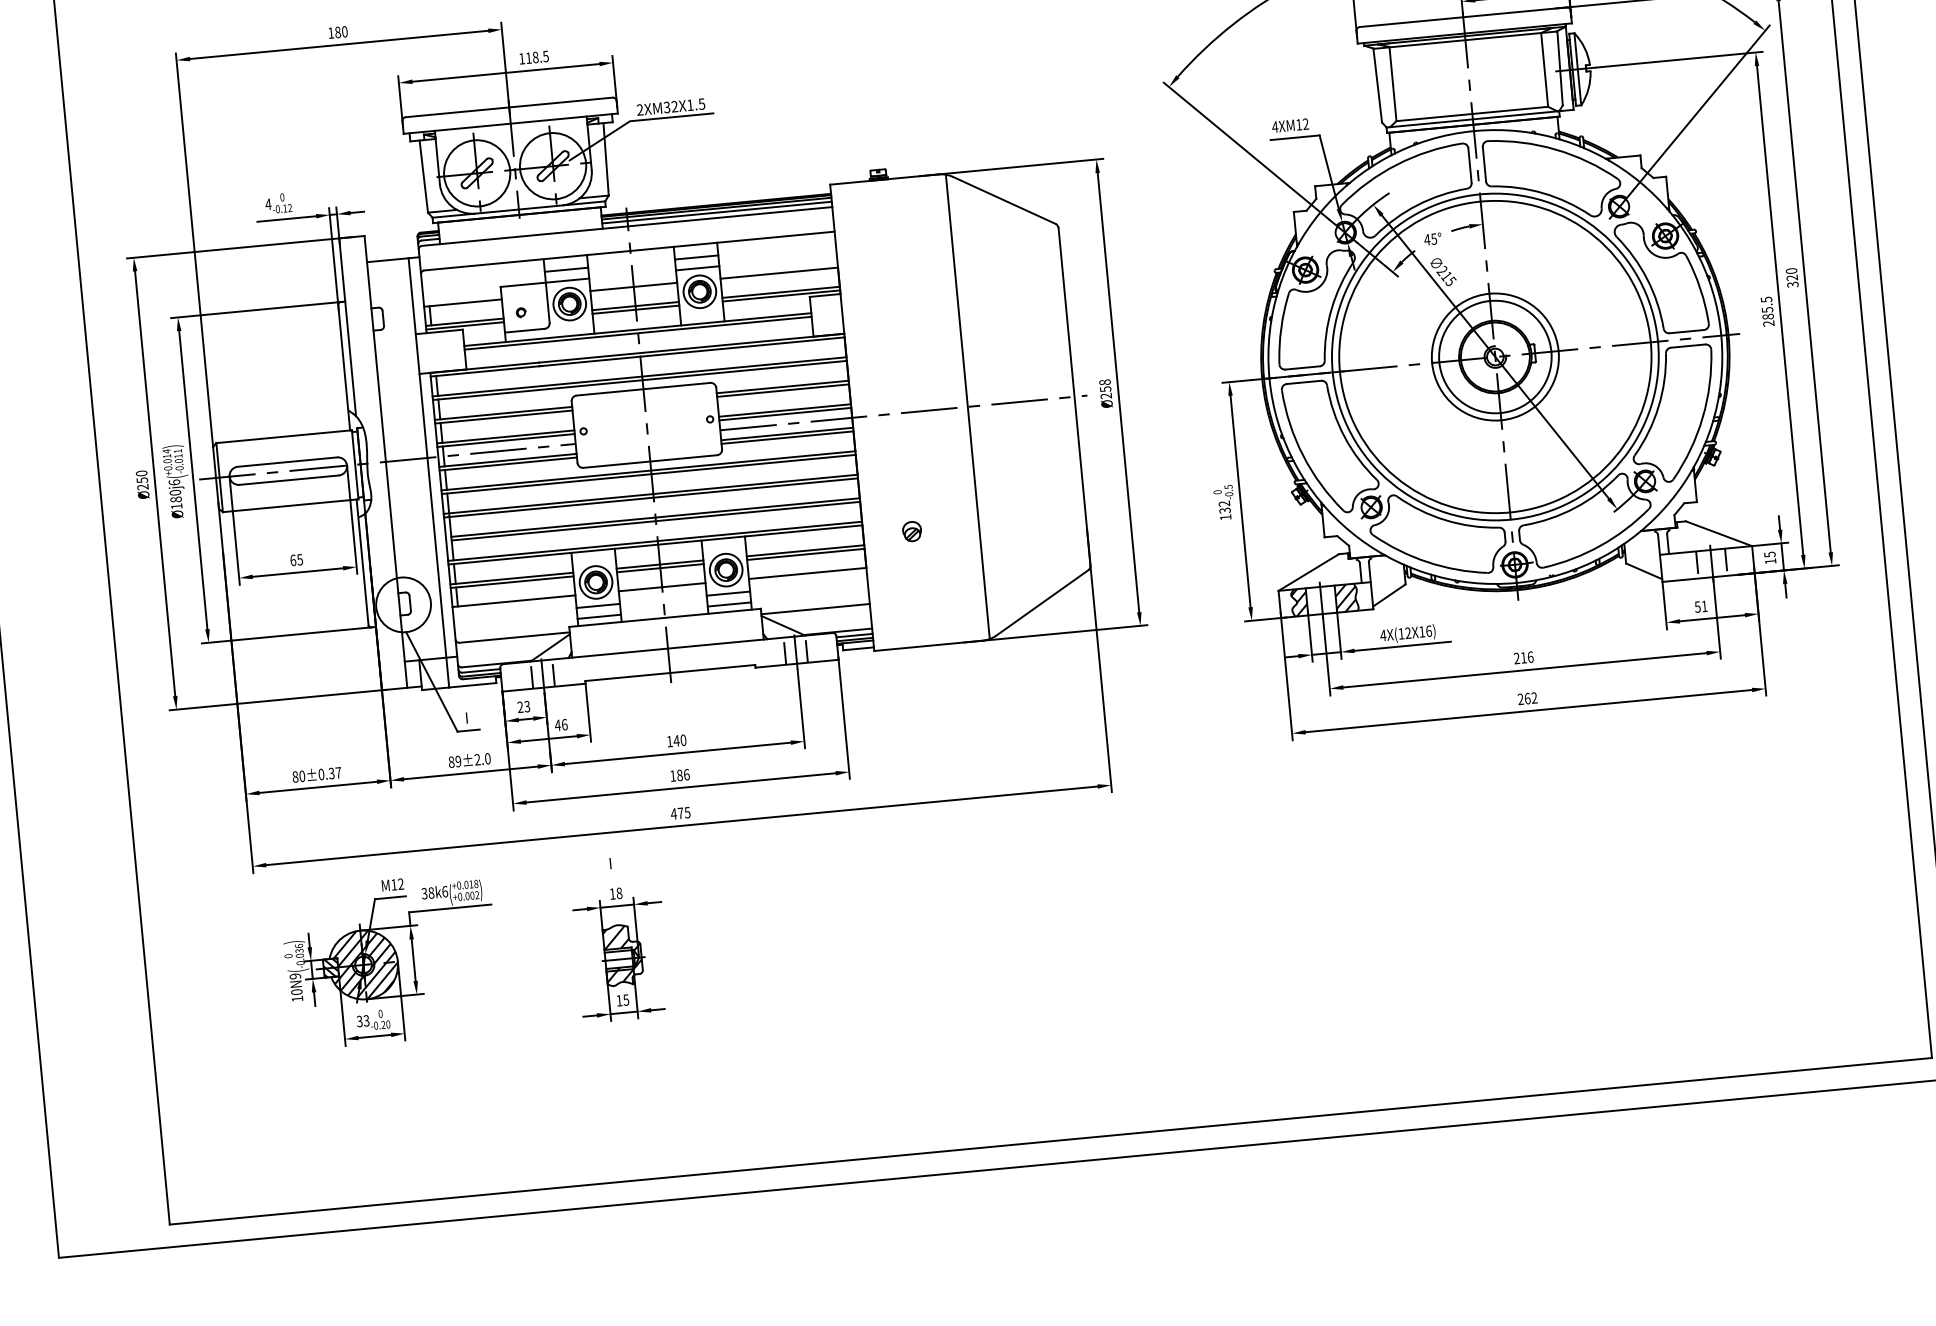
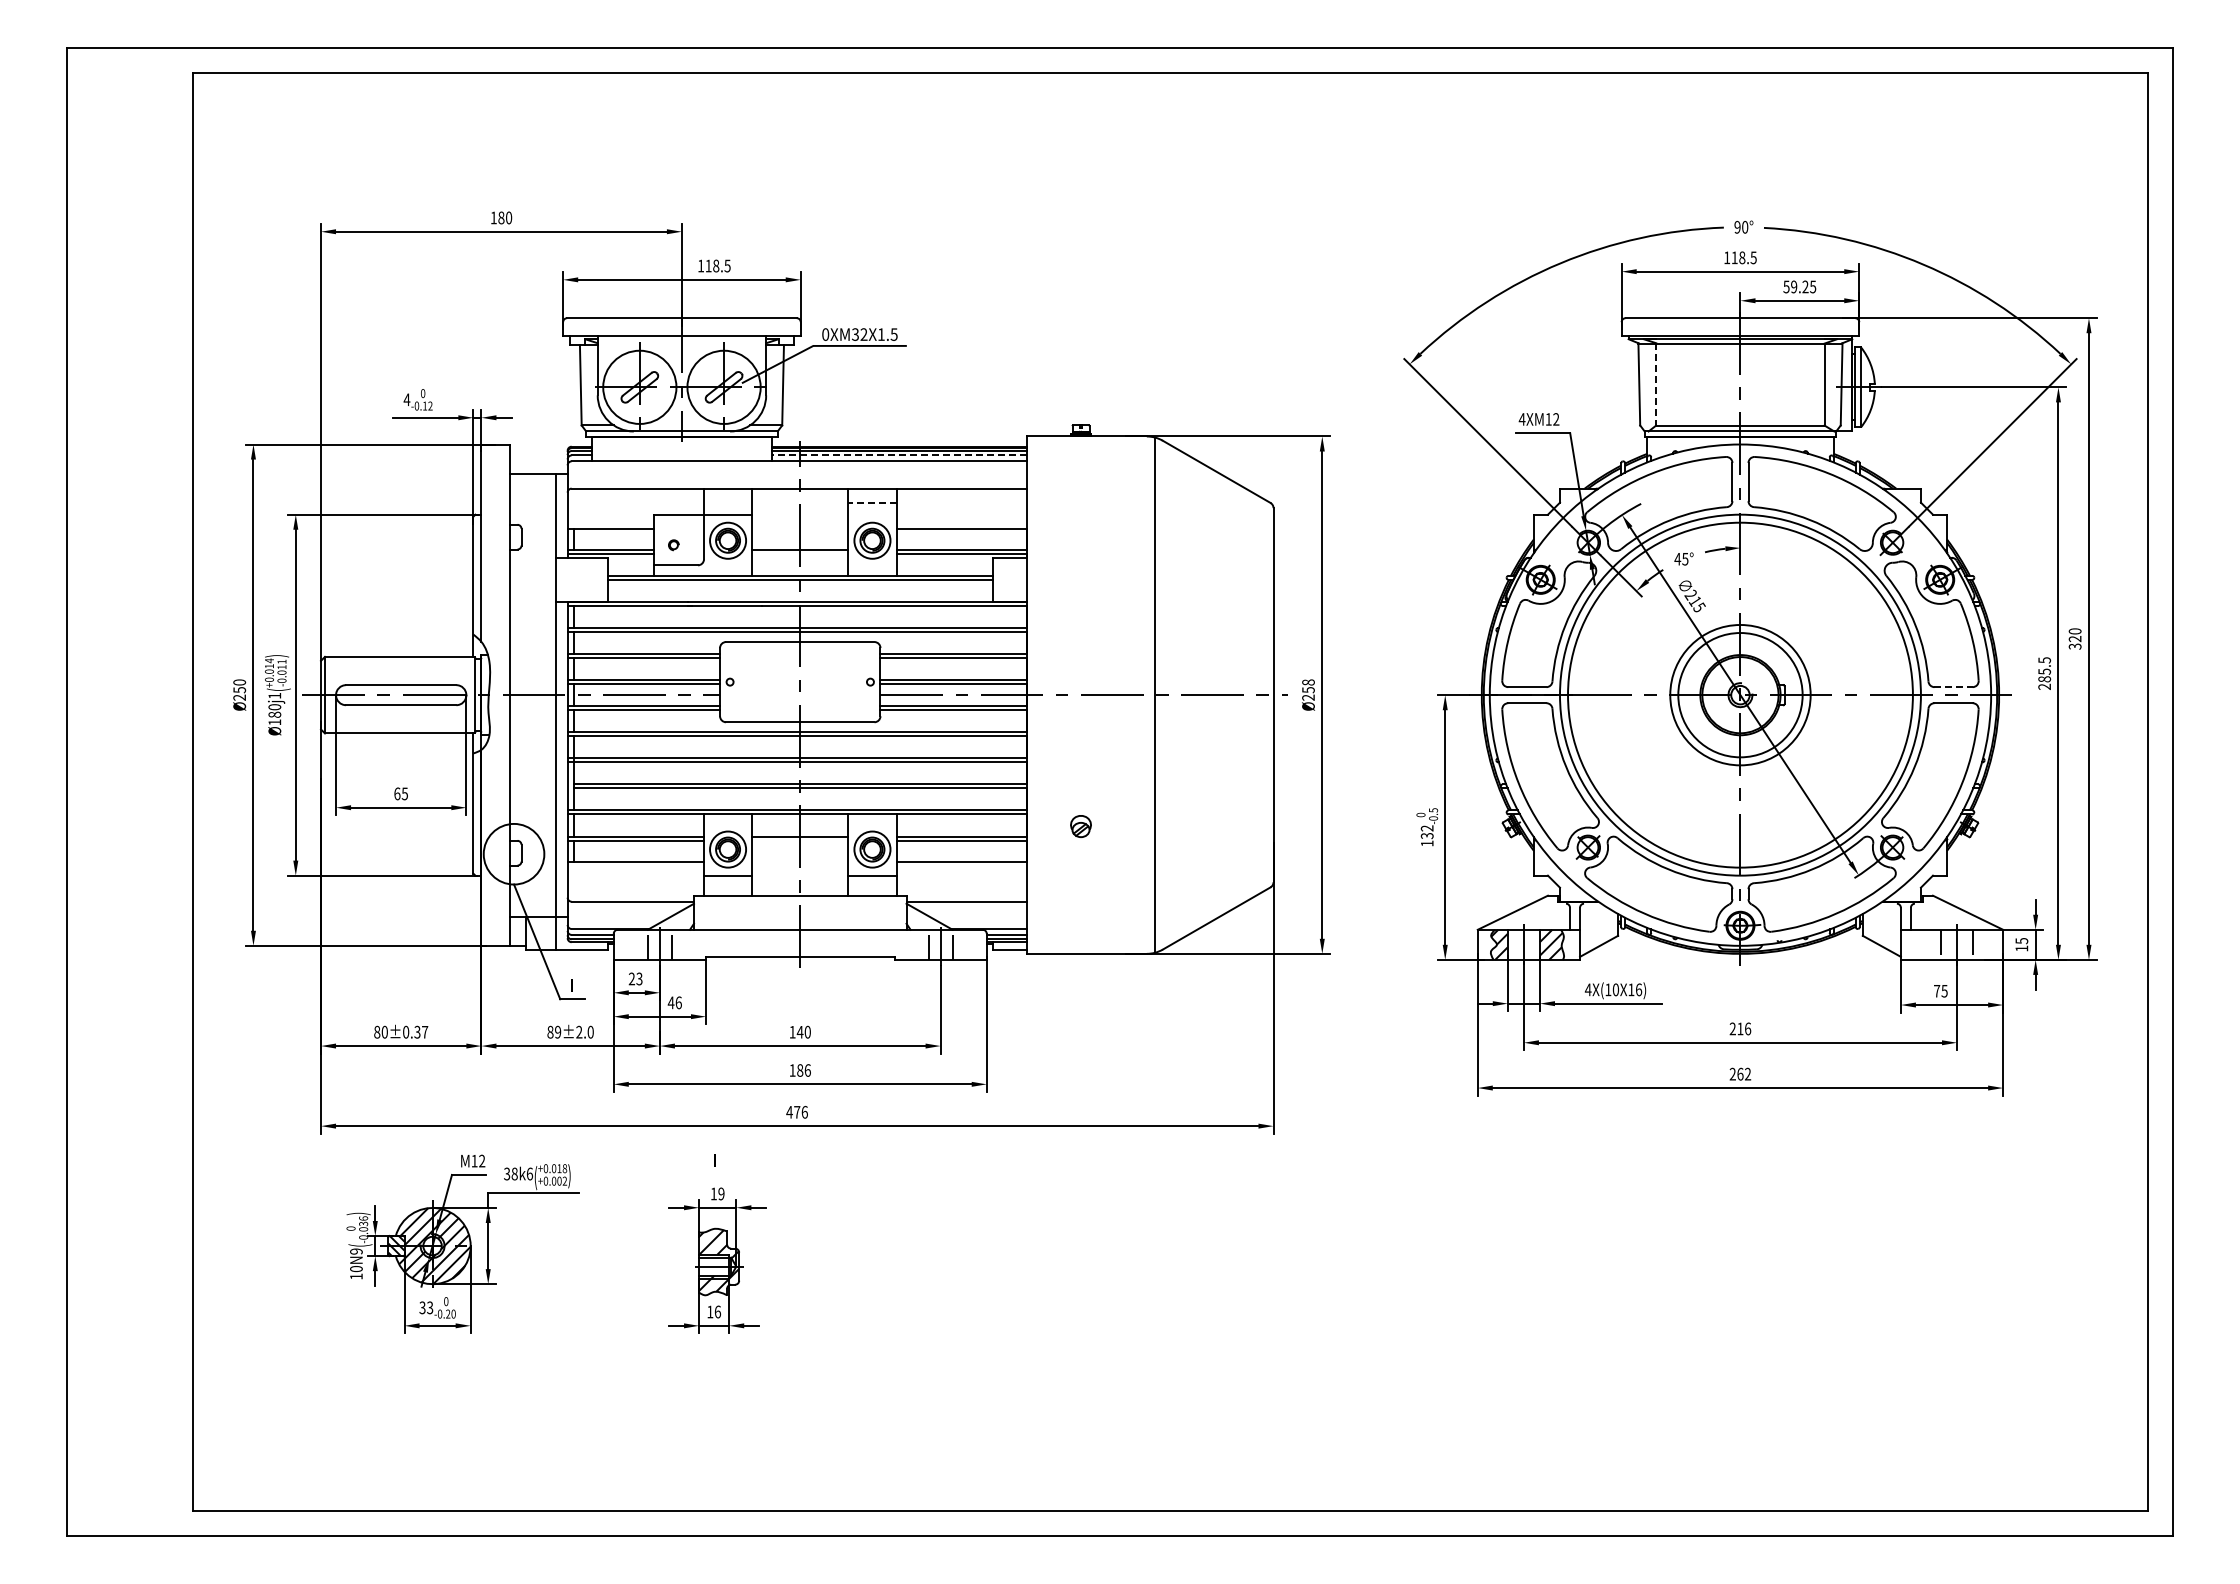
line: (1393, 84) -> (1656, 384), solid -> dashed
text: (640, 109) -> (825, 334), 2XM32X1.5 -> 0XM32X1.5
line: (717, 212) -> (899, 455), solid -> dashed
line: (695, 257) -> (871, 502), solid -> dashed
line: (697, 268) -> (872, 514), removed
line: (566, 269) -> (728, 502), removed
line: (634, 286) -> (800, 528), removed
line: (636, 309) -> (800, 553), removed
line: (1687, 331) -> (1954, 687), solid -> dashed
text: (174, 482) -> (274, 695), j6 -> j1
line: (660, 568) -> (800, 840), removed
line: (662, 587) -> (800, 861), removed
line: (729, 604) -> (872, 887), removed
text: (1700, 607) -> (1940, 991), 51 -> 75
line: (599, 616) -> (728, 887), removed
text: (1407, 632) -> (1615, 989), 4X(12X16) -> 4X(10X16)
text: (687, 812) -> (804, 1111), 475 -> 476
text: (619, 892) -> (721, 1193), 18 -> 19
text: (625, 999) -> (717, 1311), 15 -> 16

